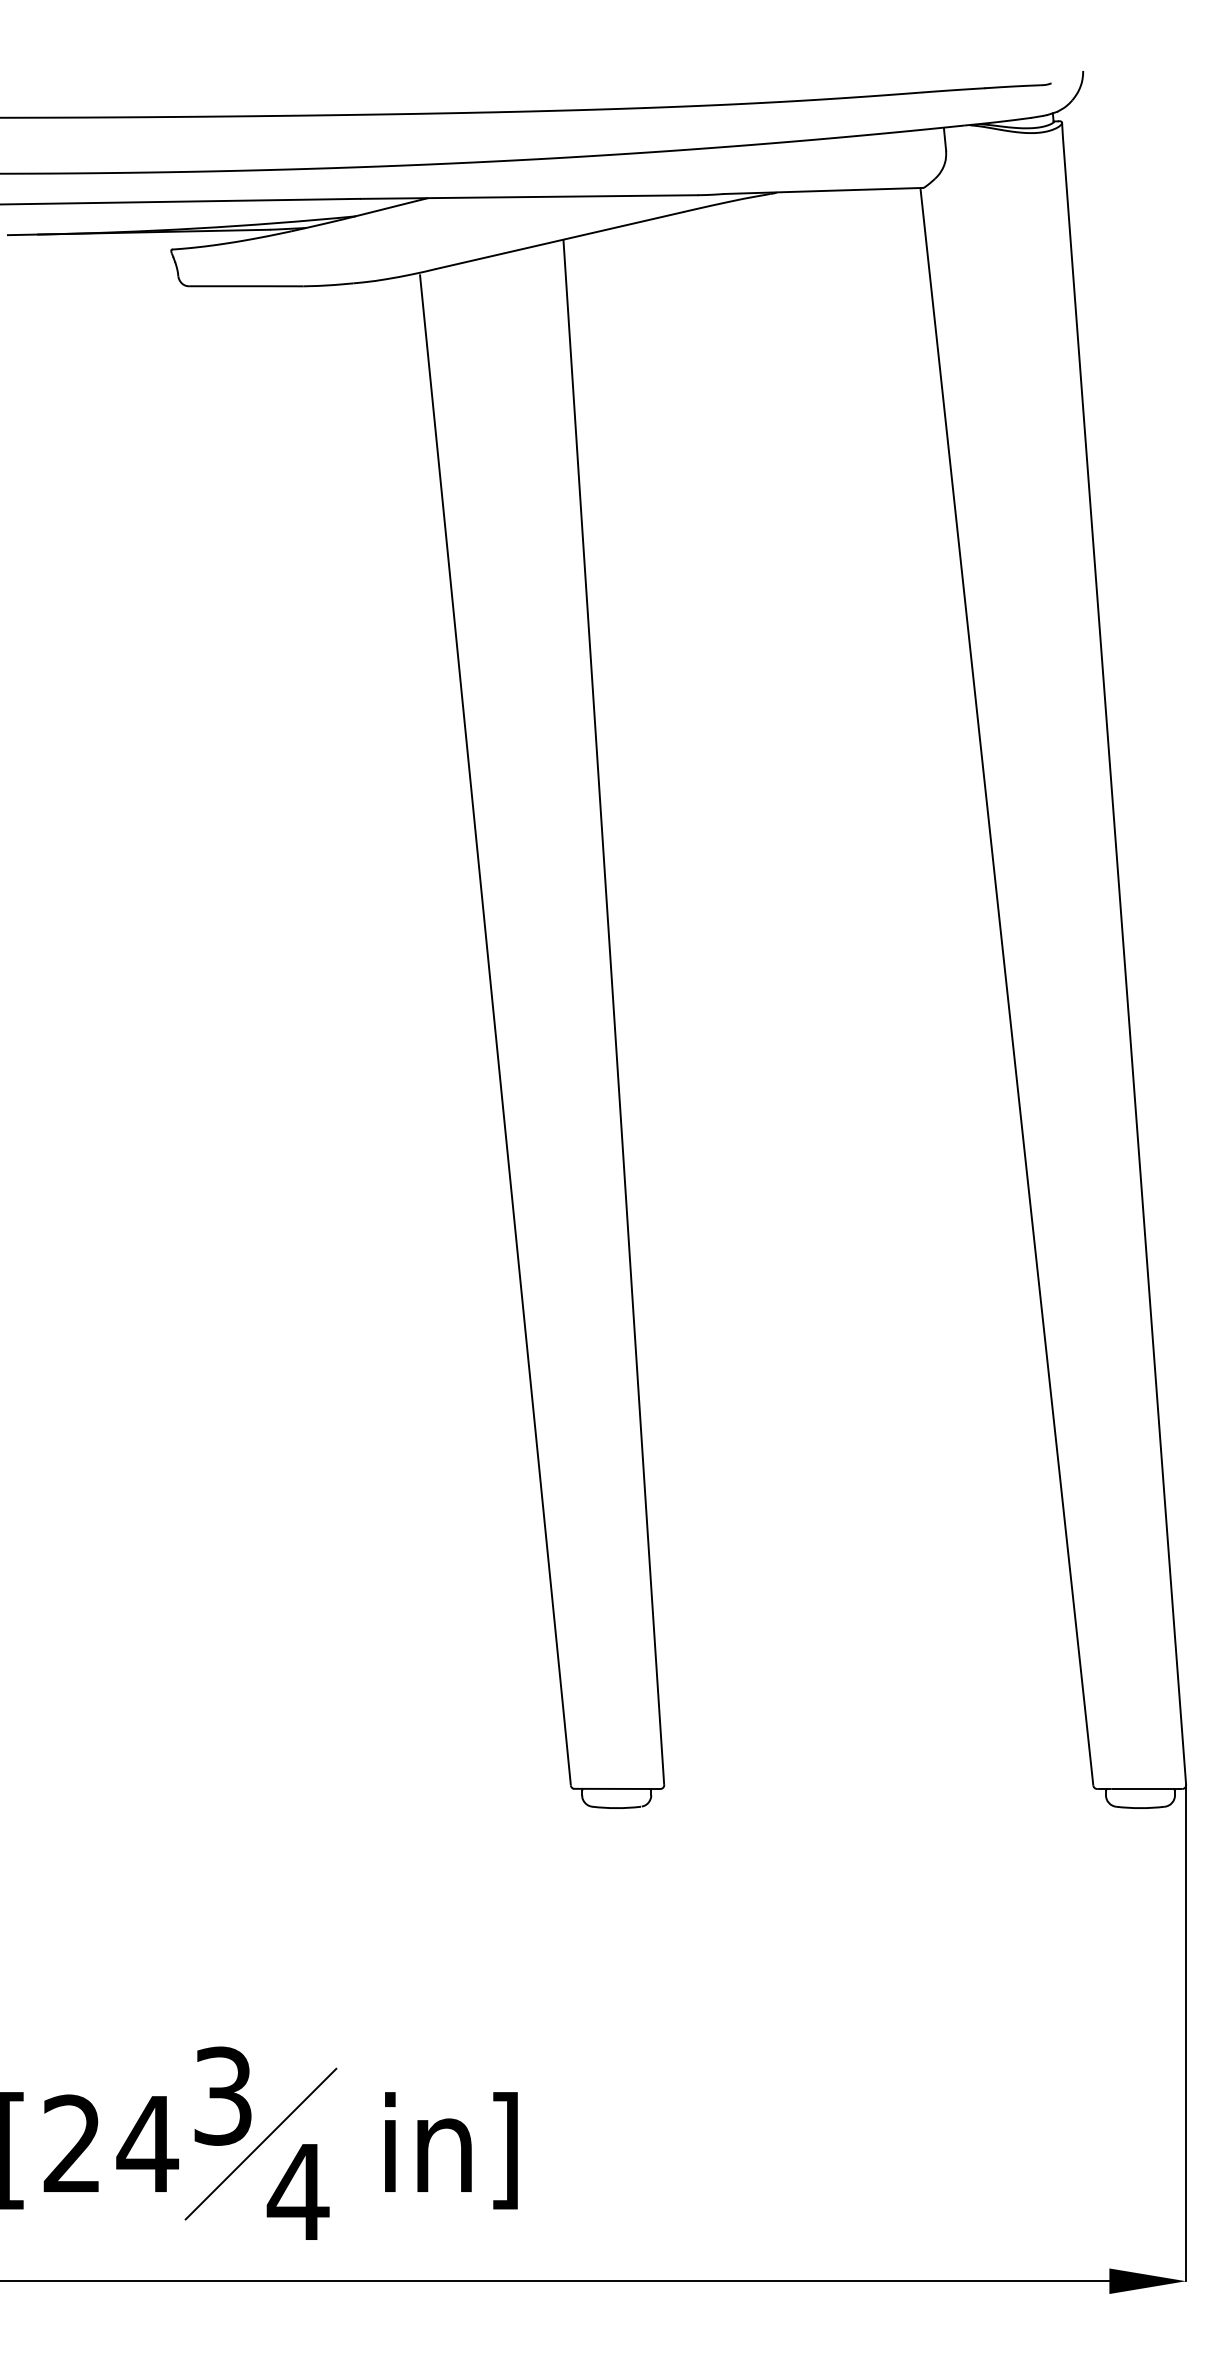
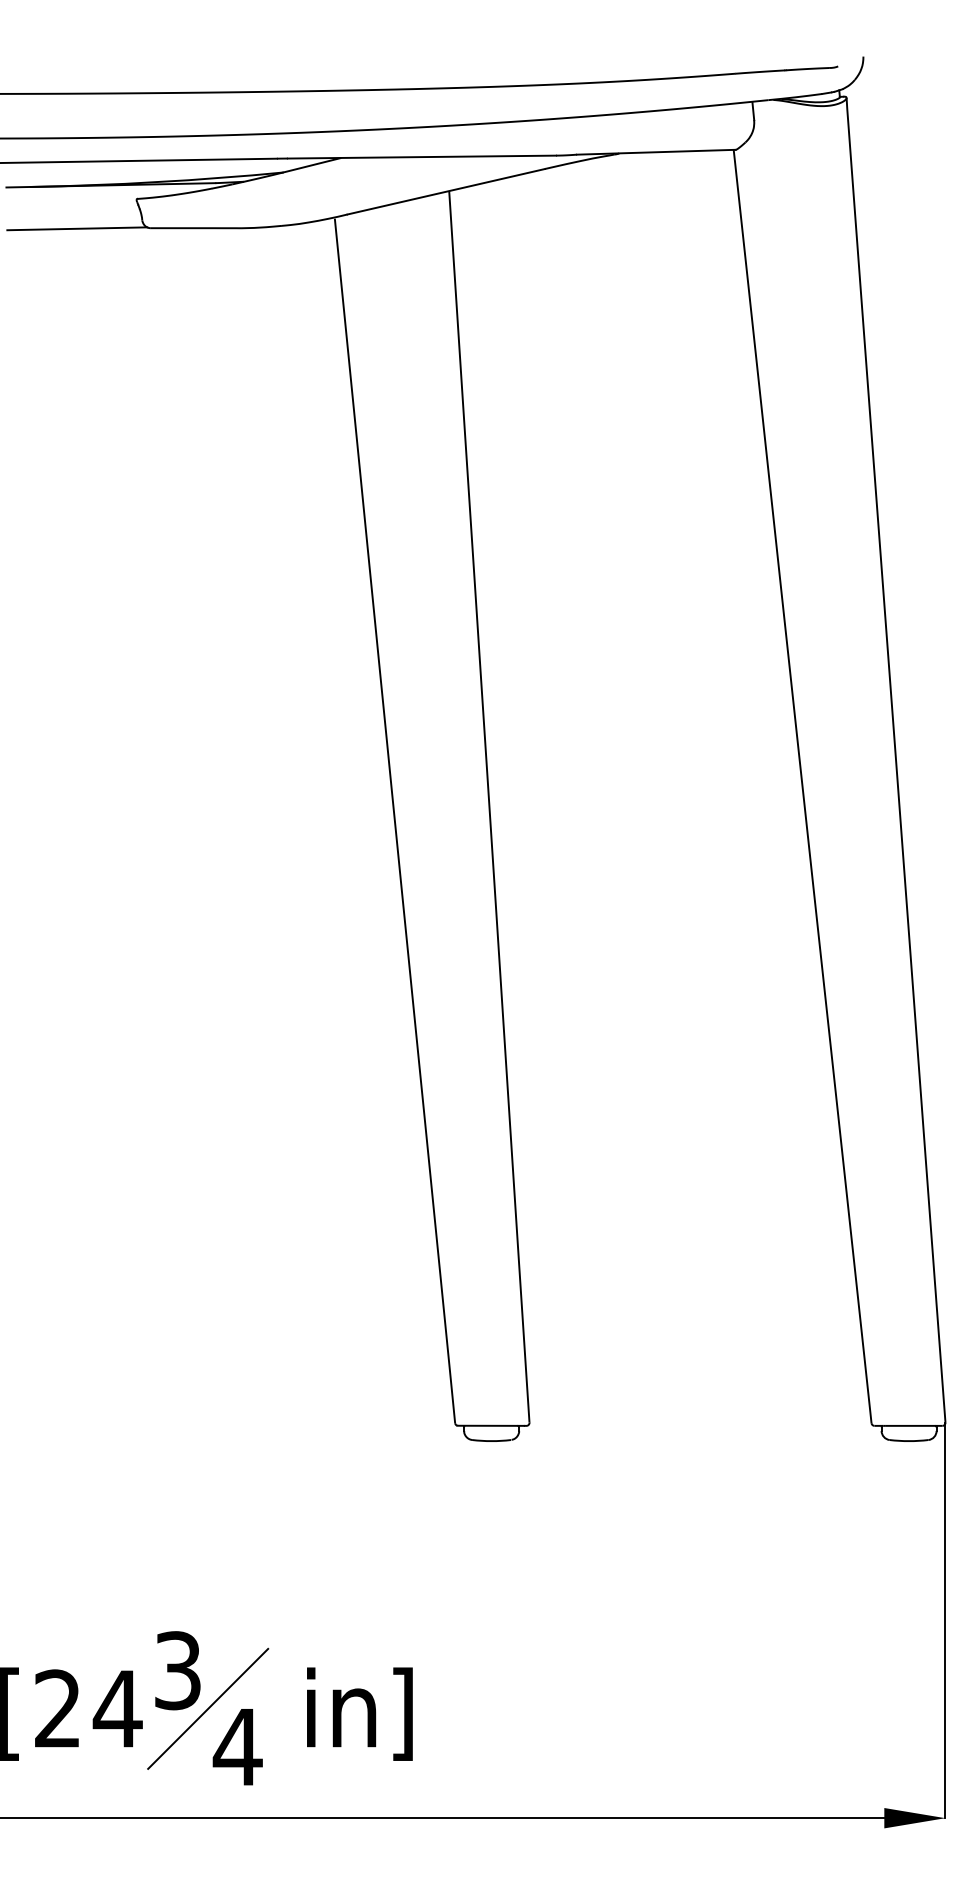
line: (96, 286) -> (77, 228), added

